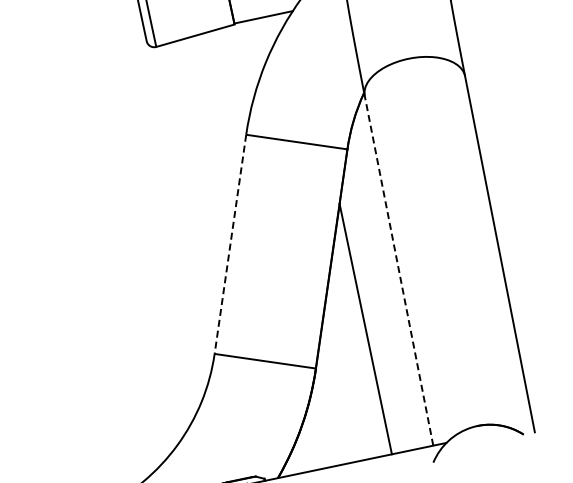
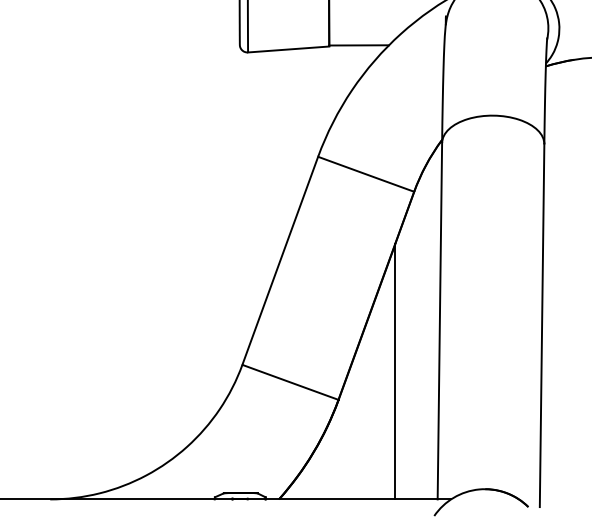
line: (230, 243) -> (280, 260), dashed -> solid
line: (398, 270) -> (439, 320), dashed -> solid

